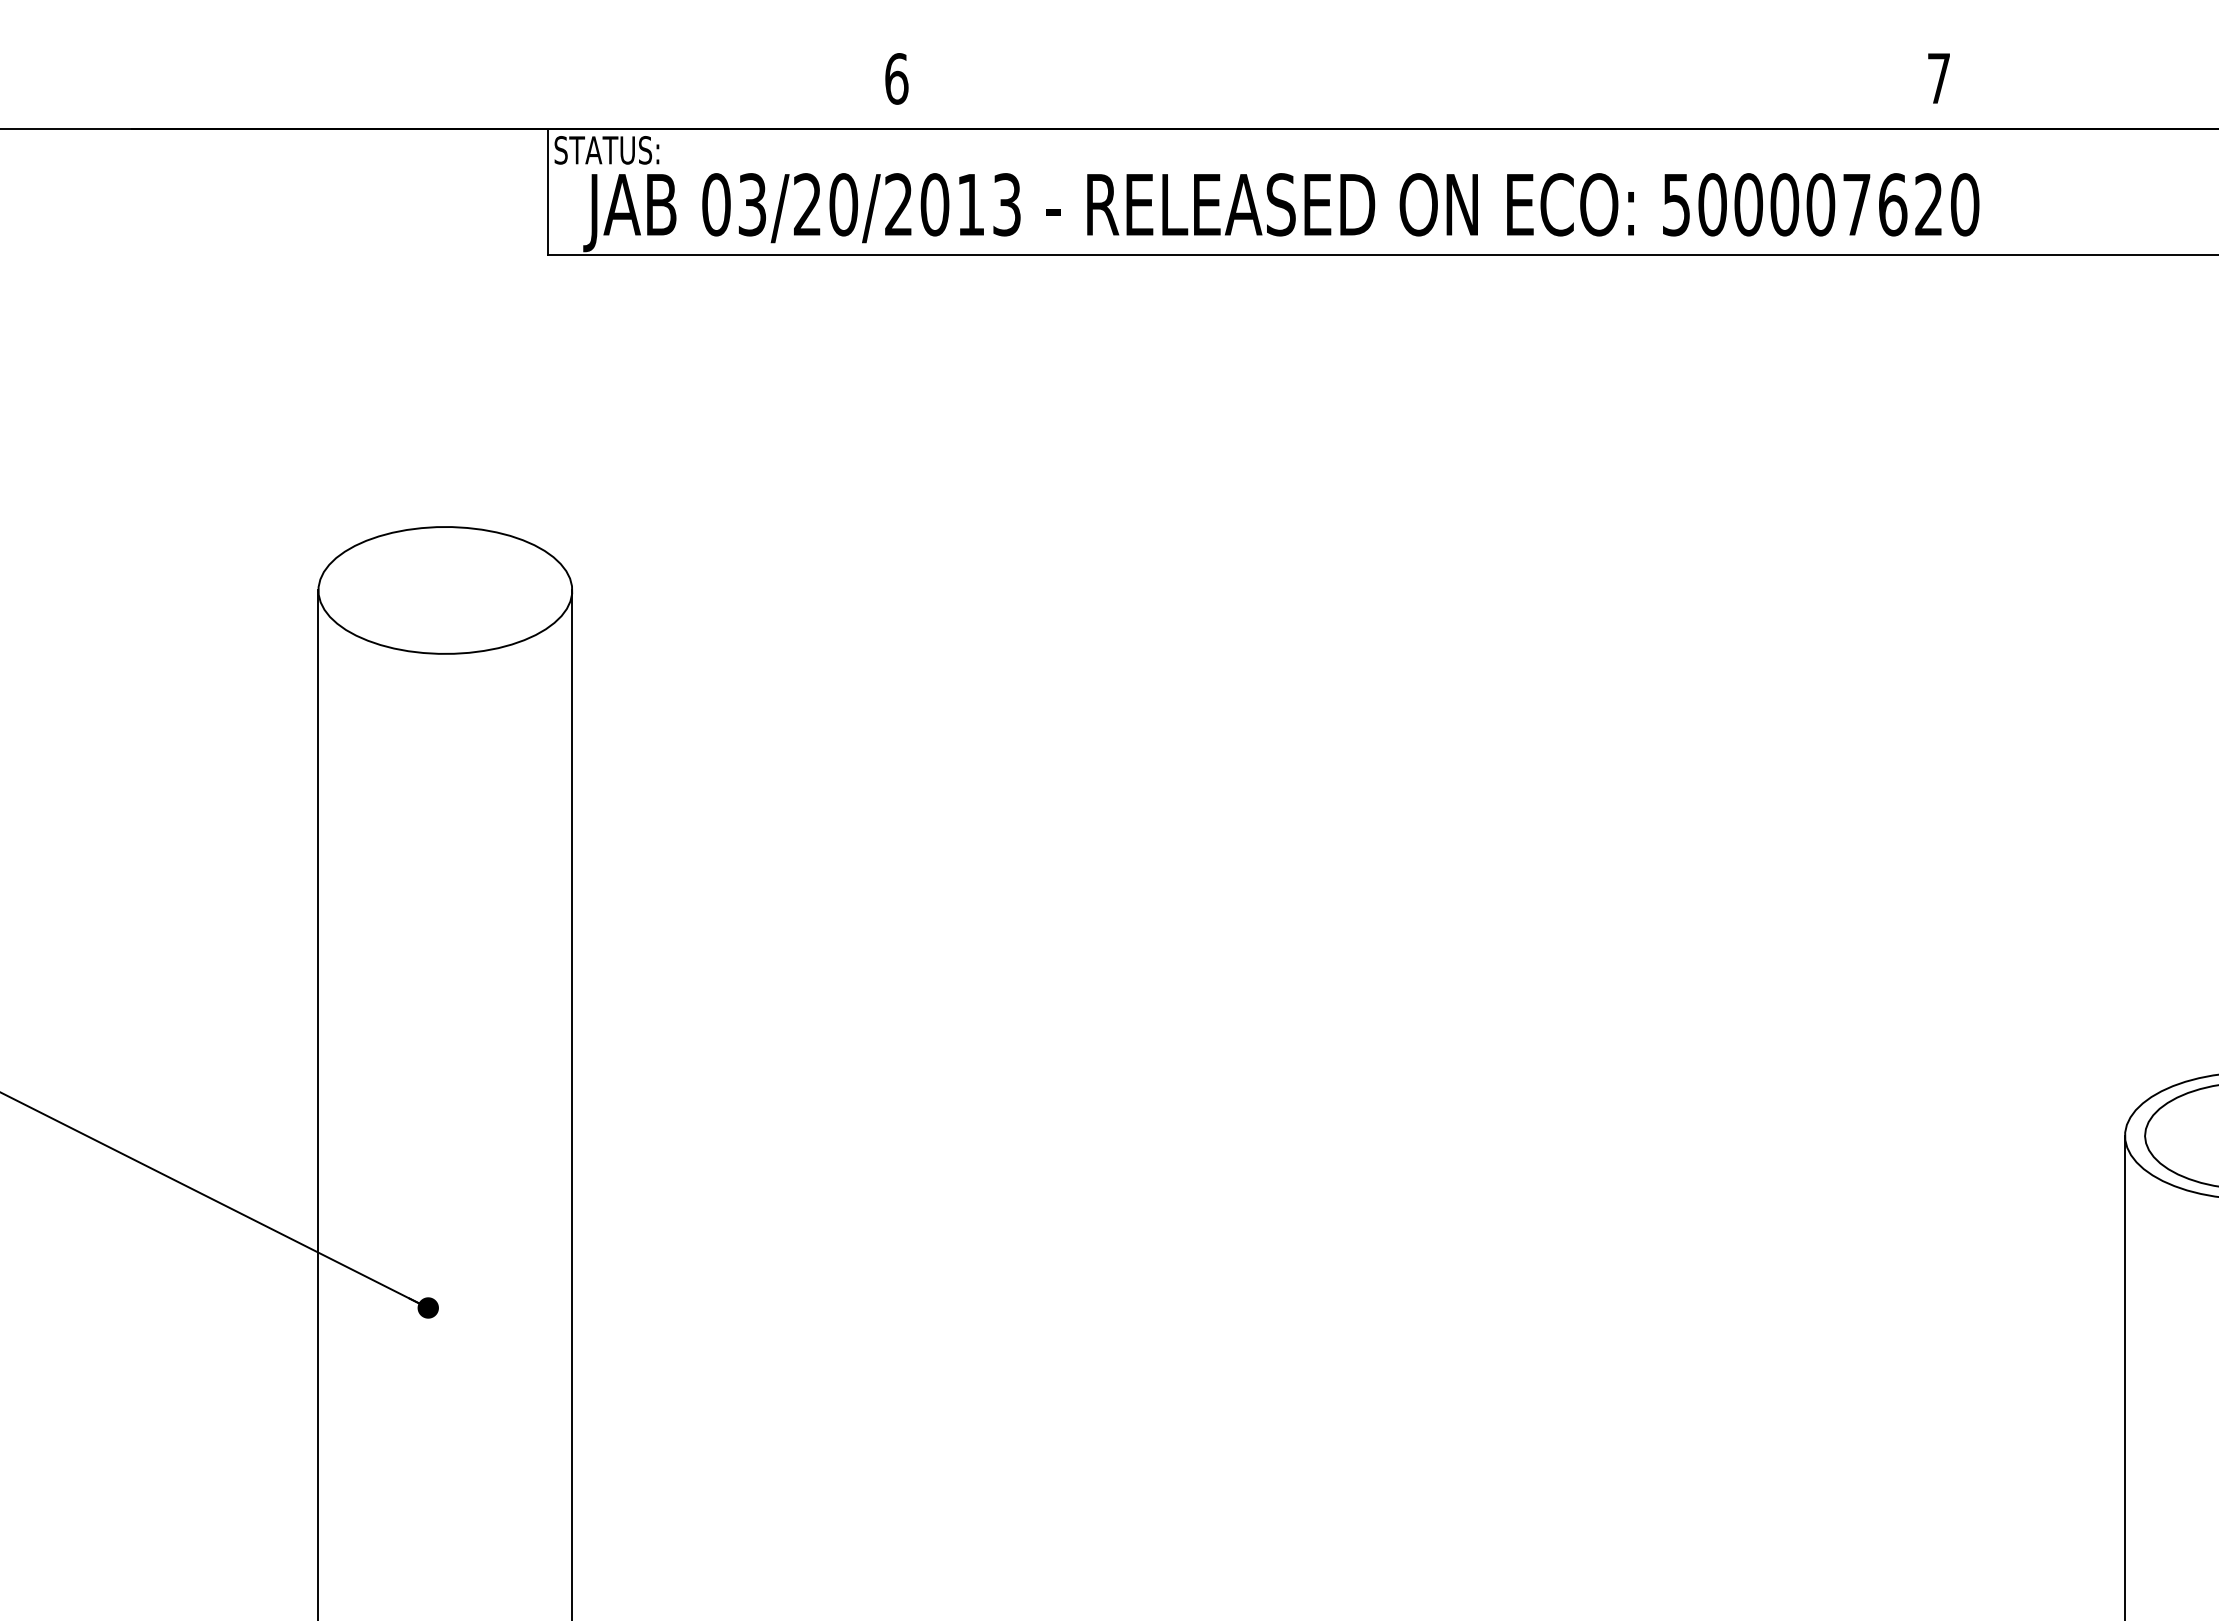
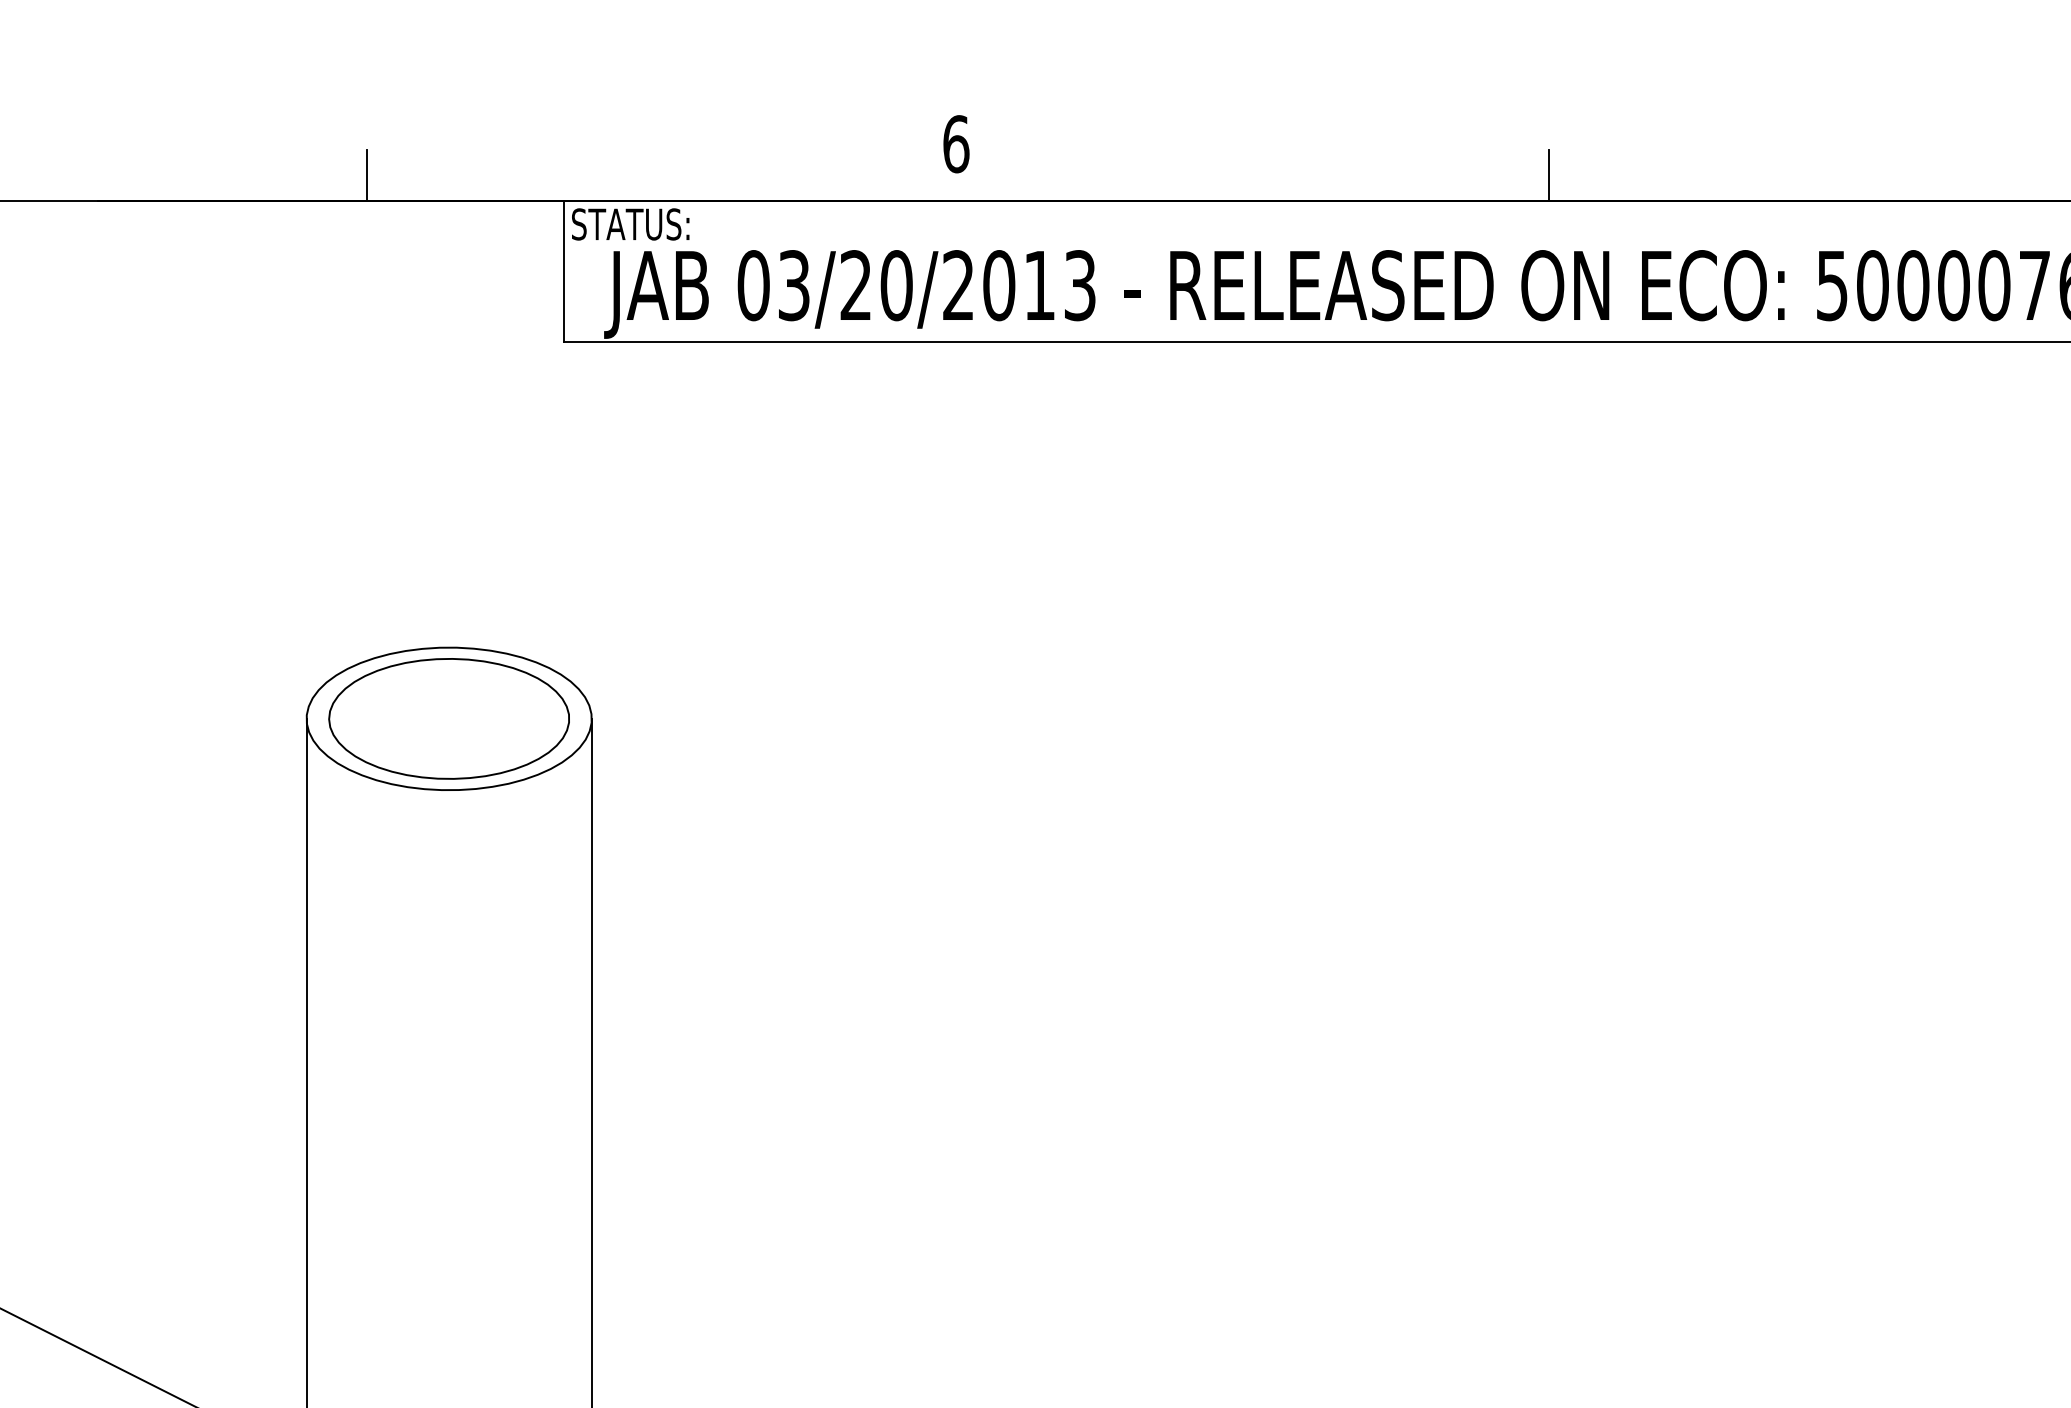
line: (371, 106) -> (366, 175), added
line: (1424, 106) -> (1549, 175), added
part: (444, 590) -> (448, 718), added

